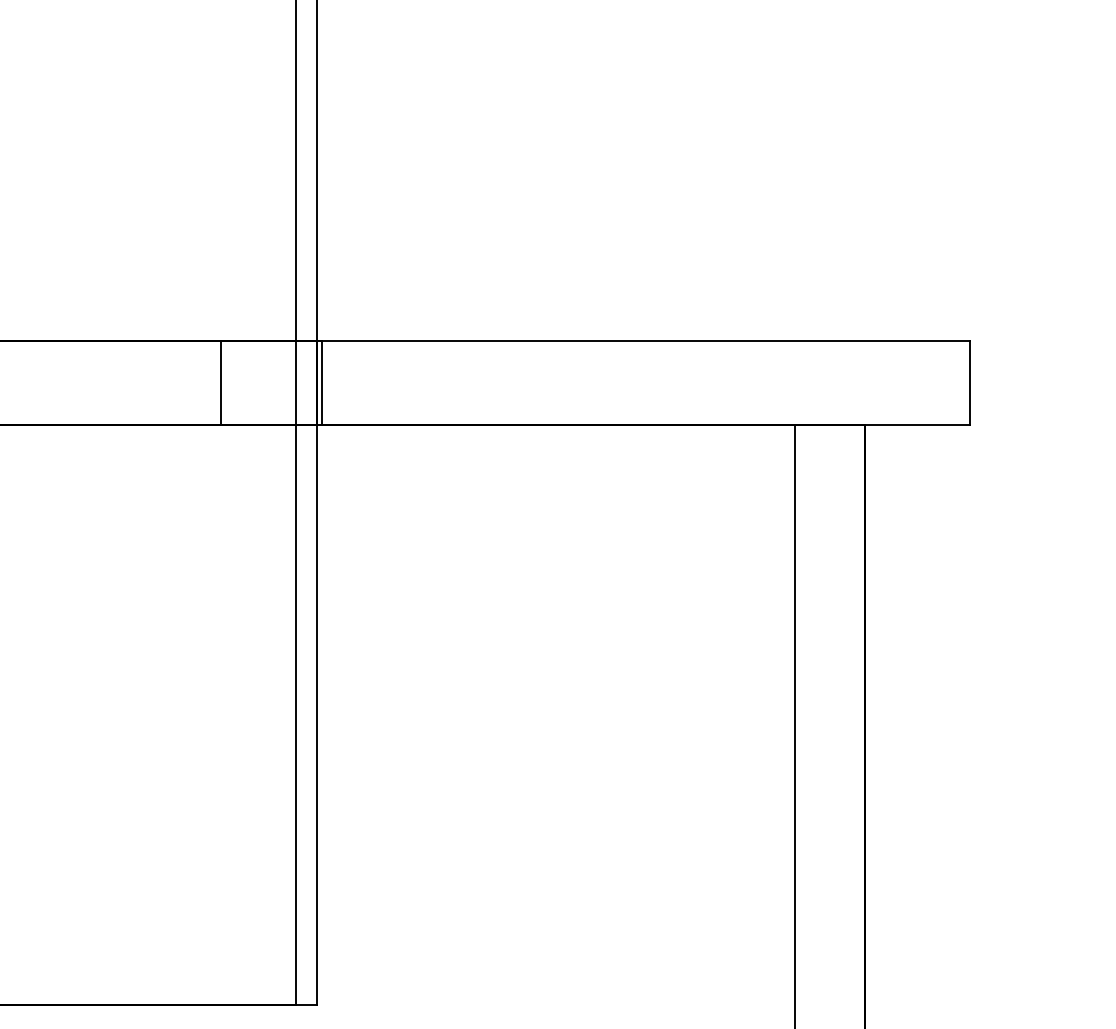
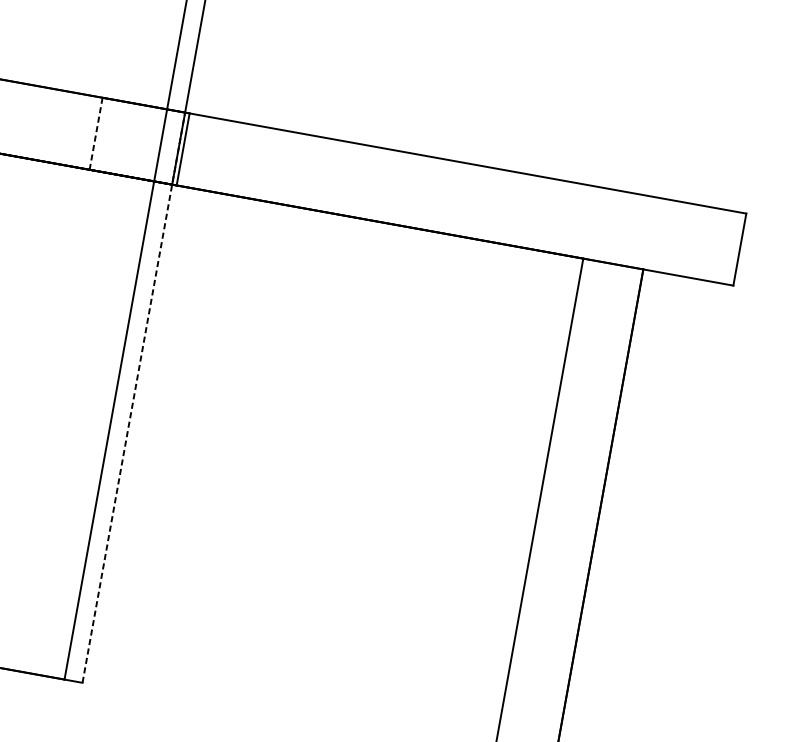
line: (220, 383) -> (95, 134), solid -> dashed
line: (316, 673) -> (133, 398), solid -> dashed

